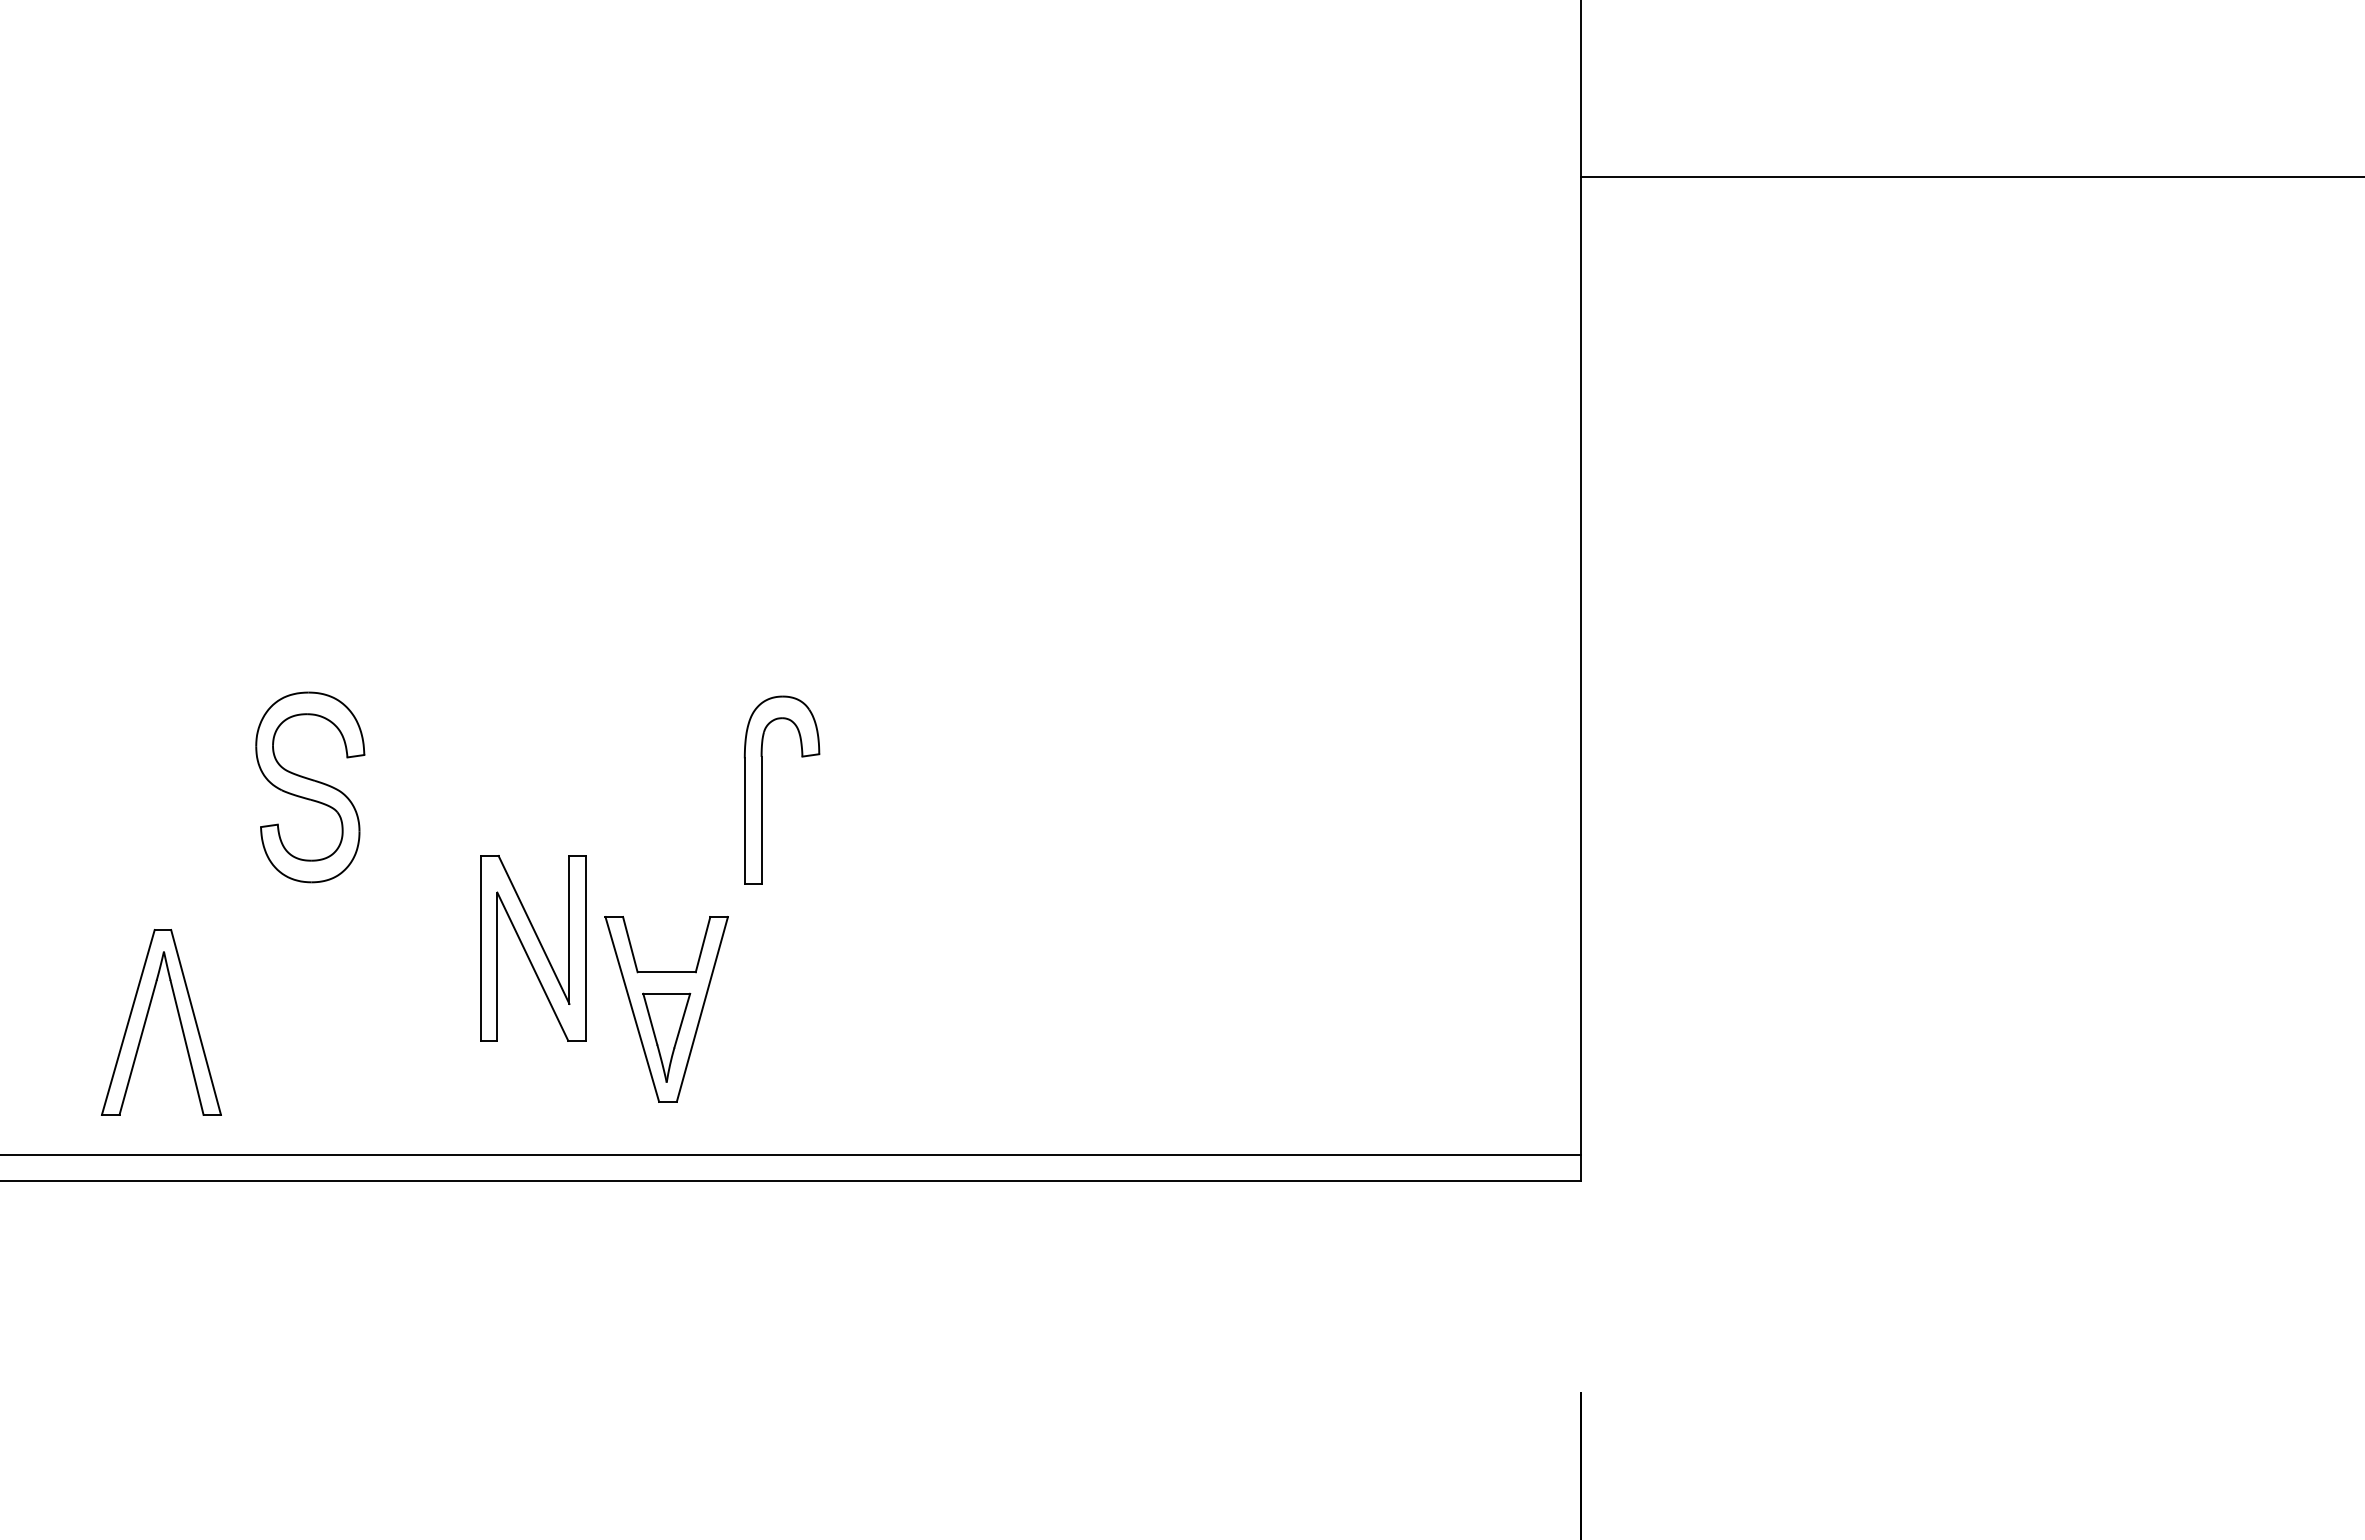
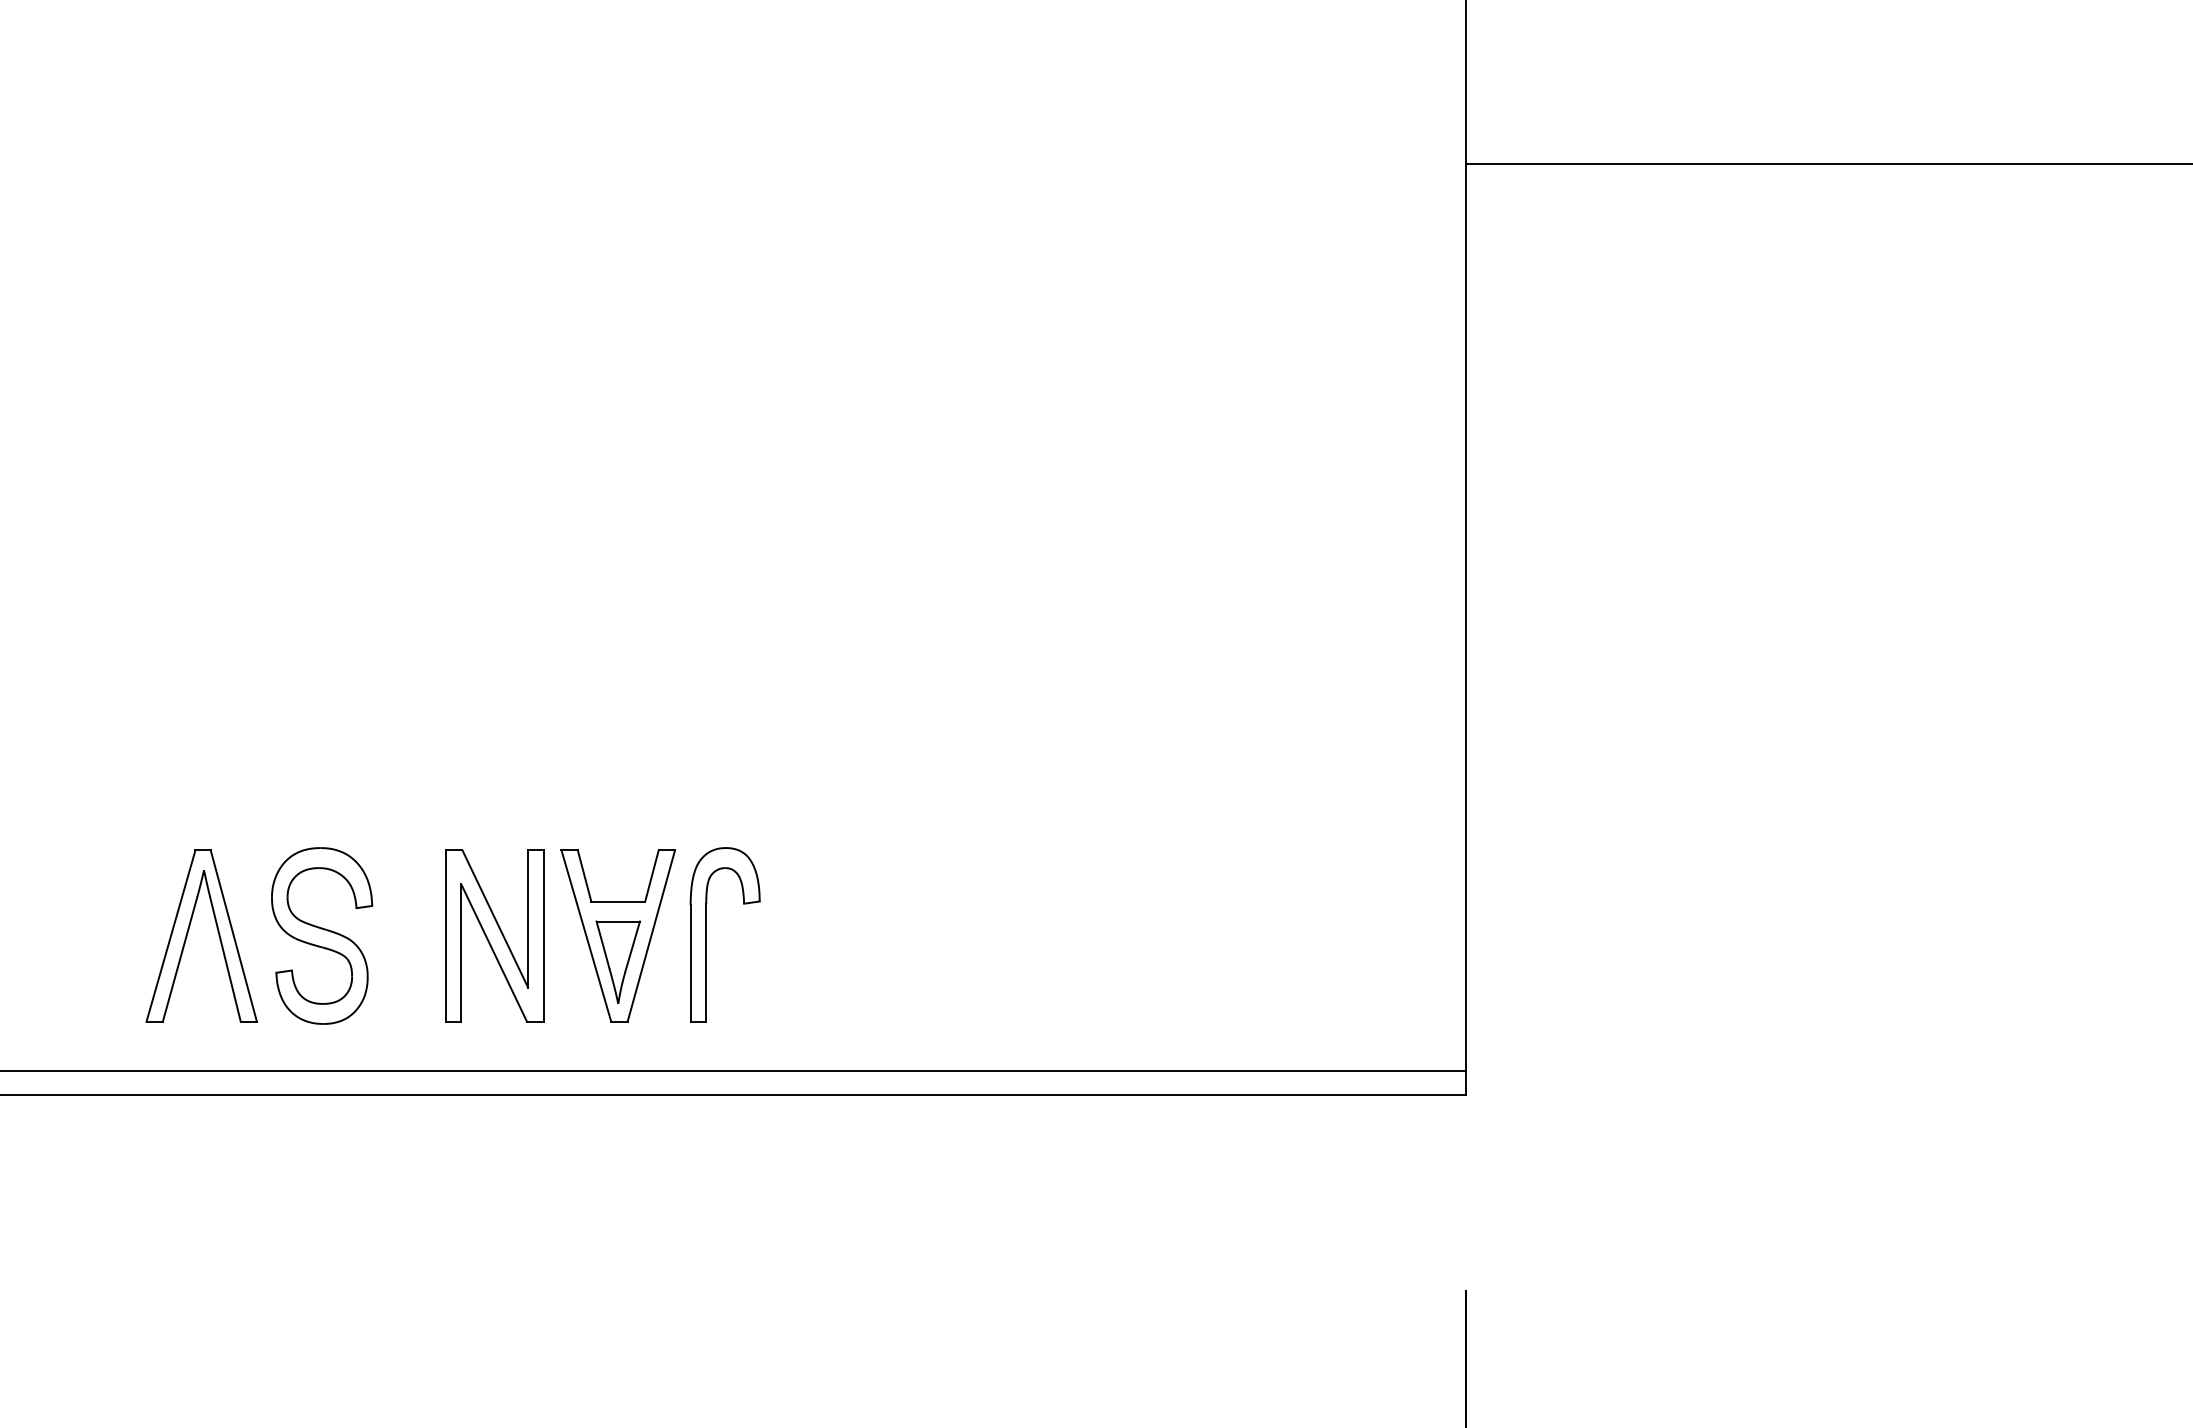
part: (310, 787) -> (322, 936), moved
part: (762, 789) -> (707, 934), moved
part: (533, 948) -> (494, 936), moved
part: (147, 1018) -> (188, 932), moved

